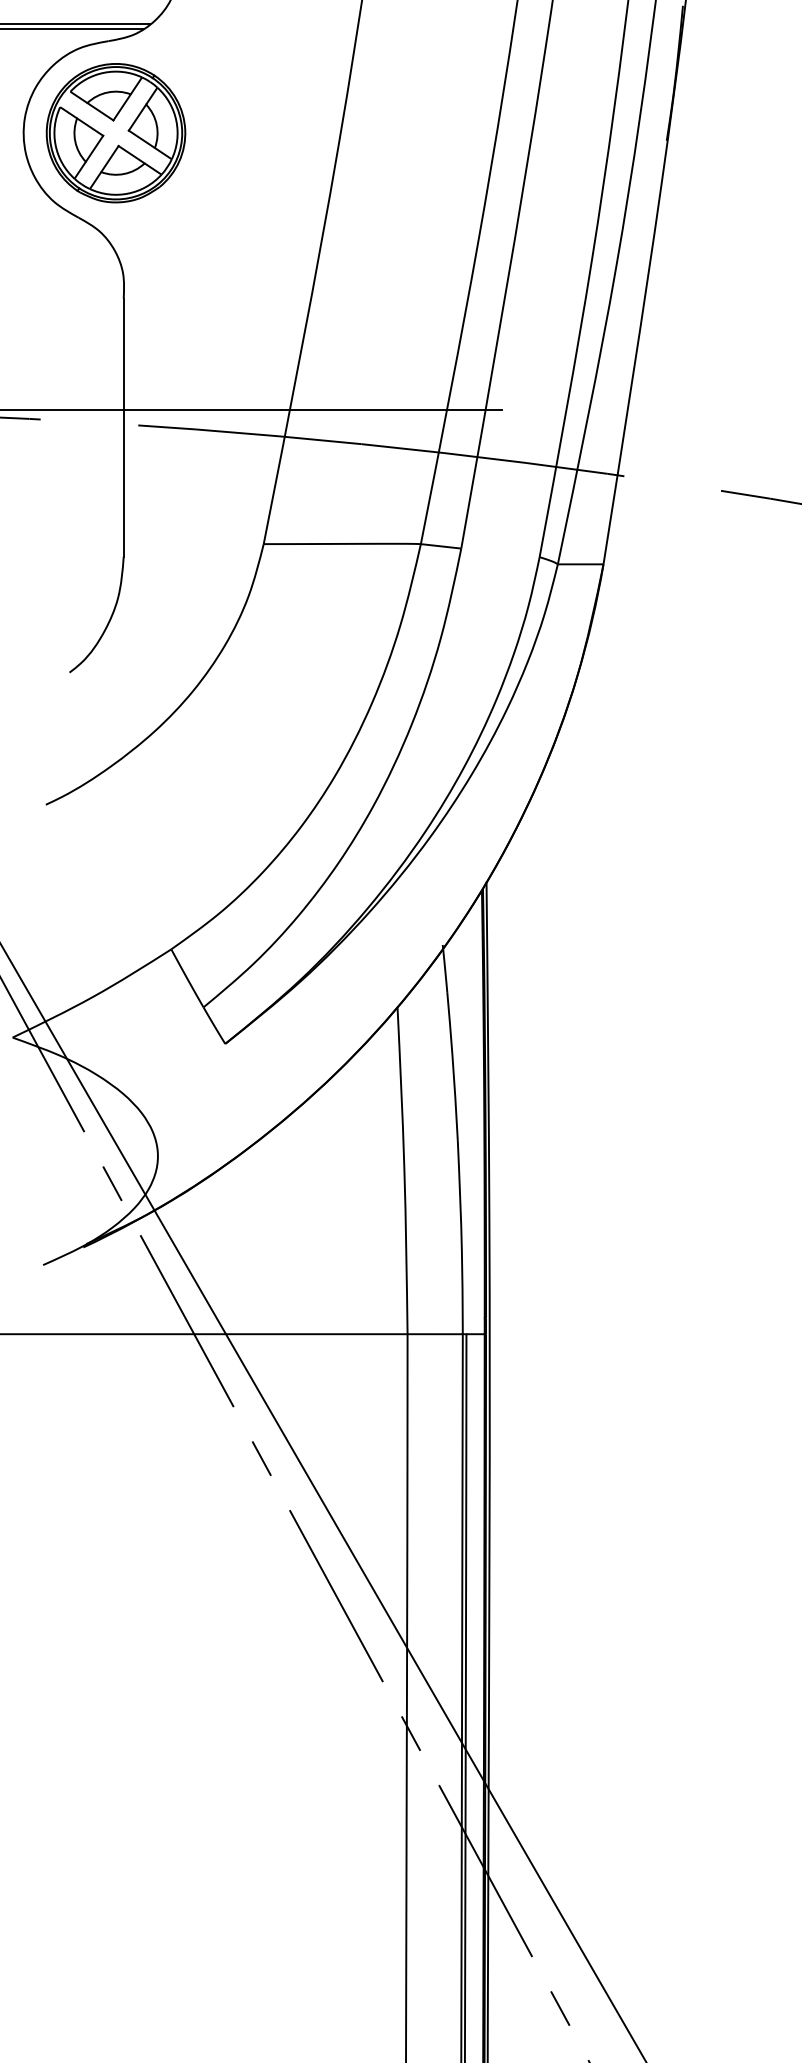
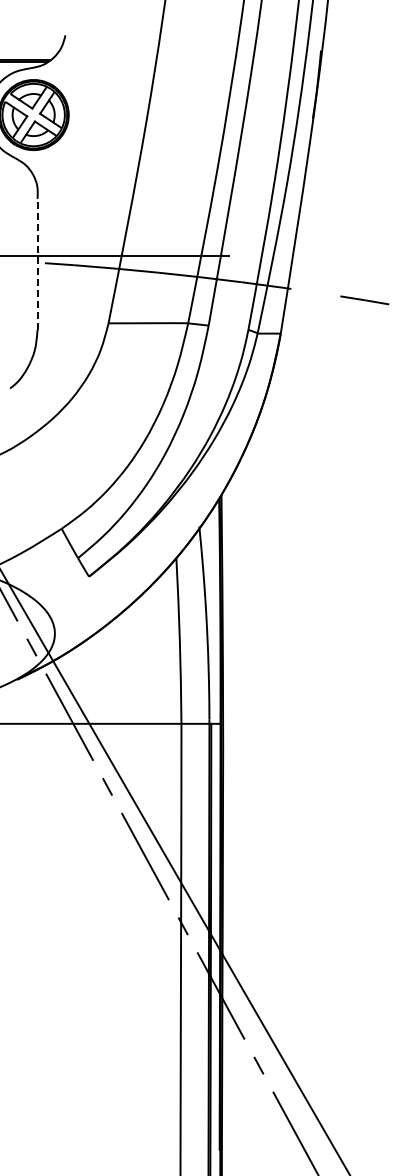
line: (123, 426) -> (37, 263), solid -> dashed

